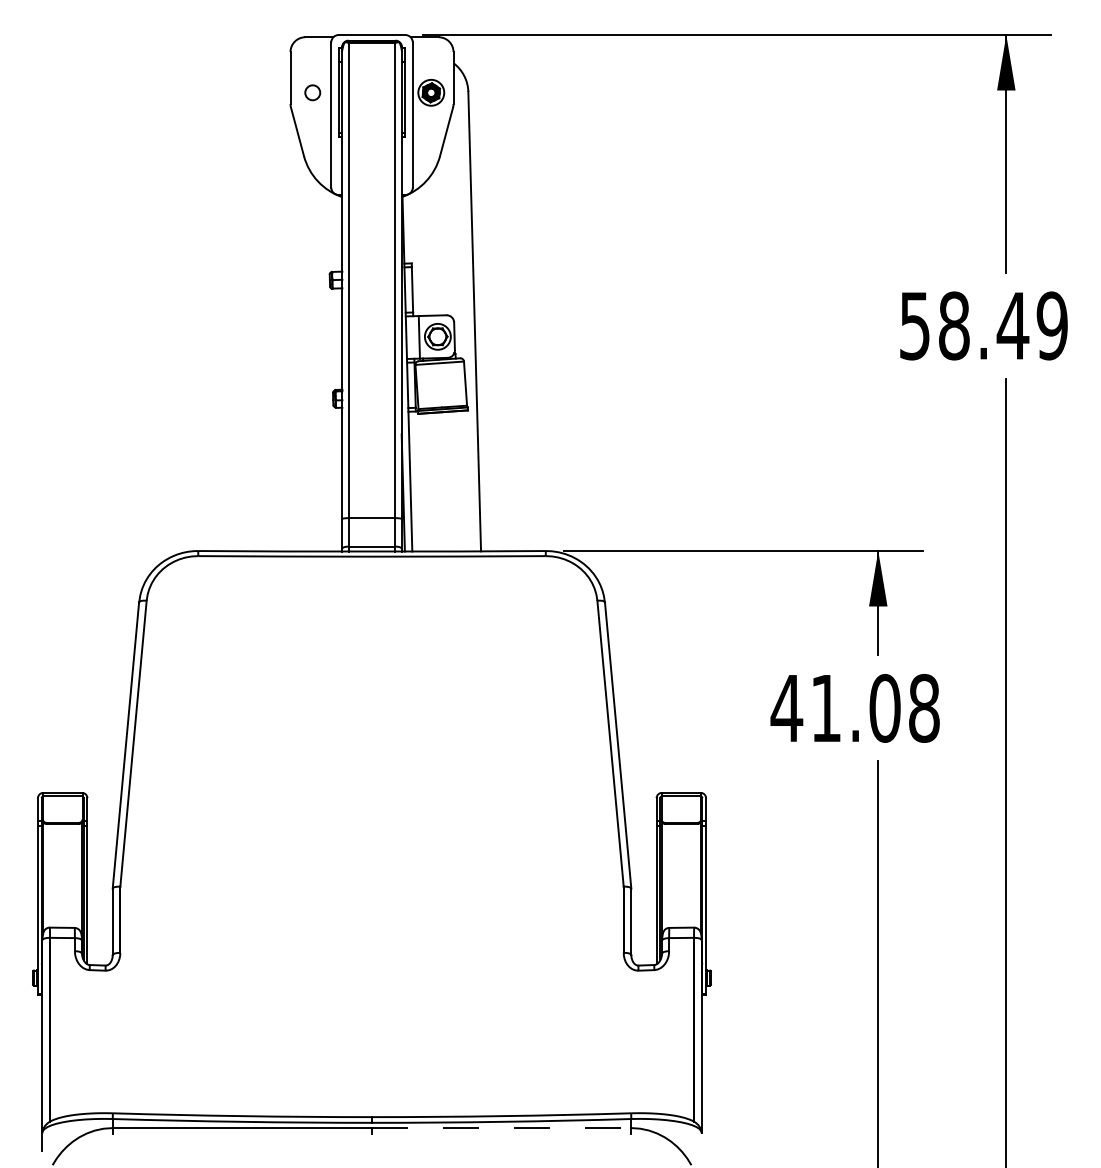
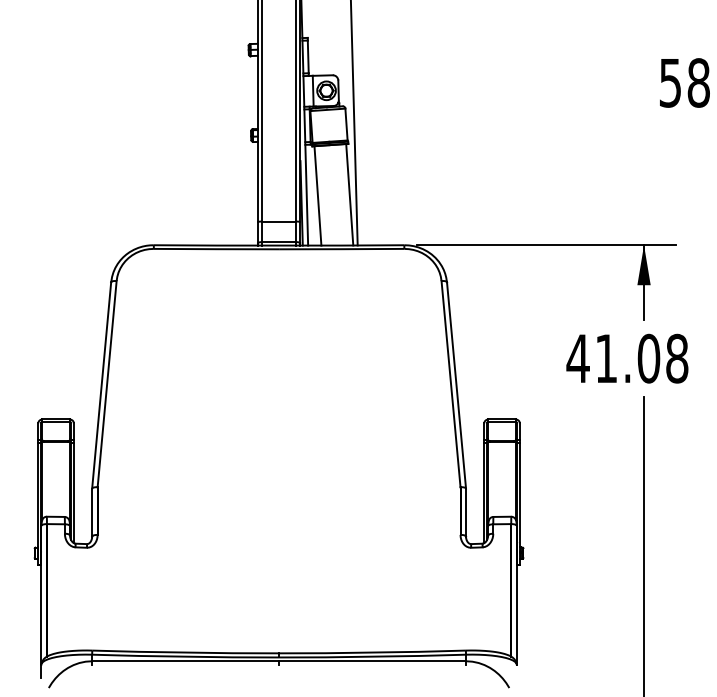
line: (469, 480) -> (349, 194), added
line: (425, 482) -> (317, 195), added
line: (501, 1128) -> (372, 661), dashed -> solid

